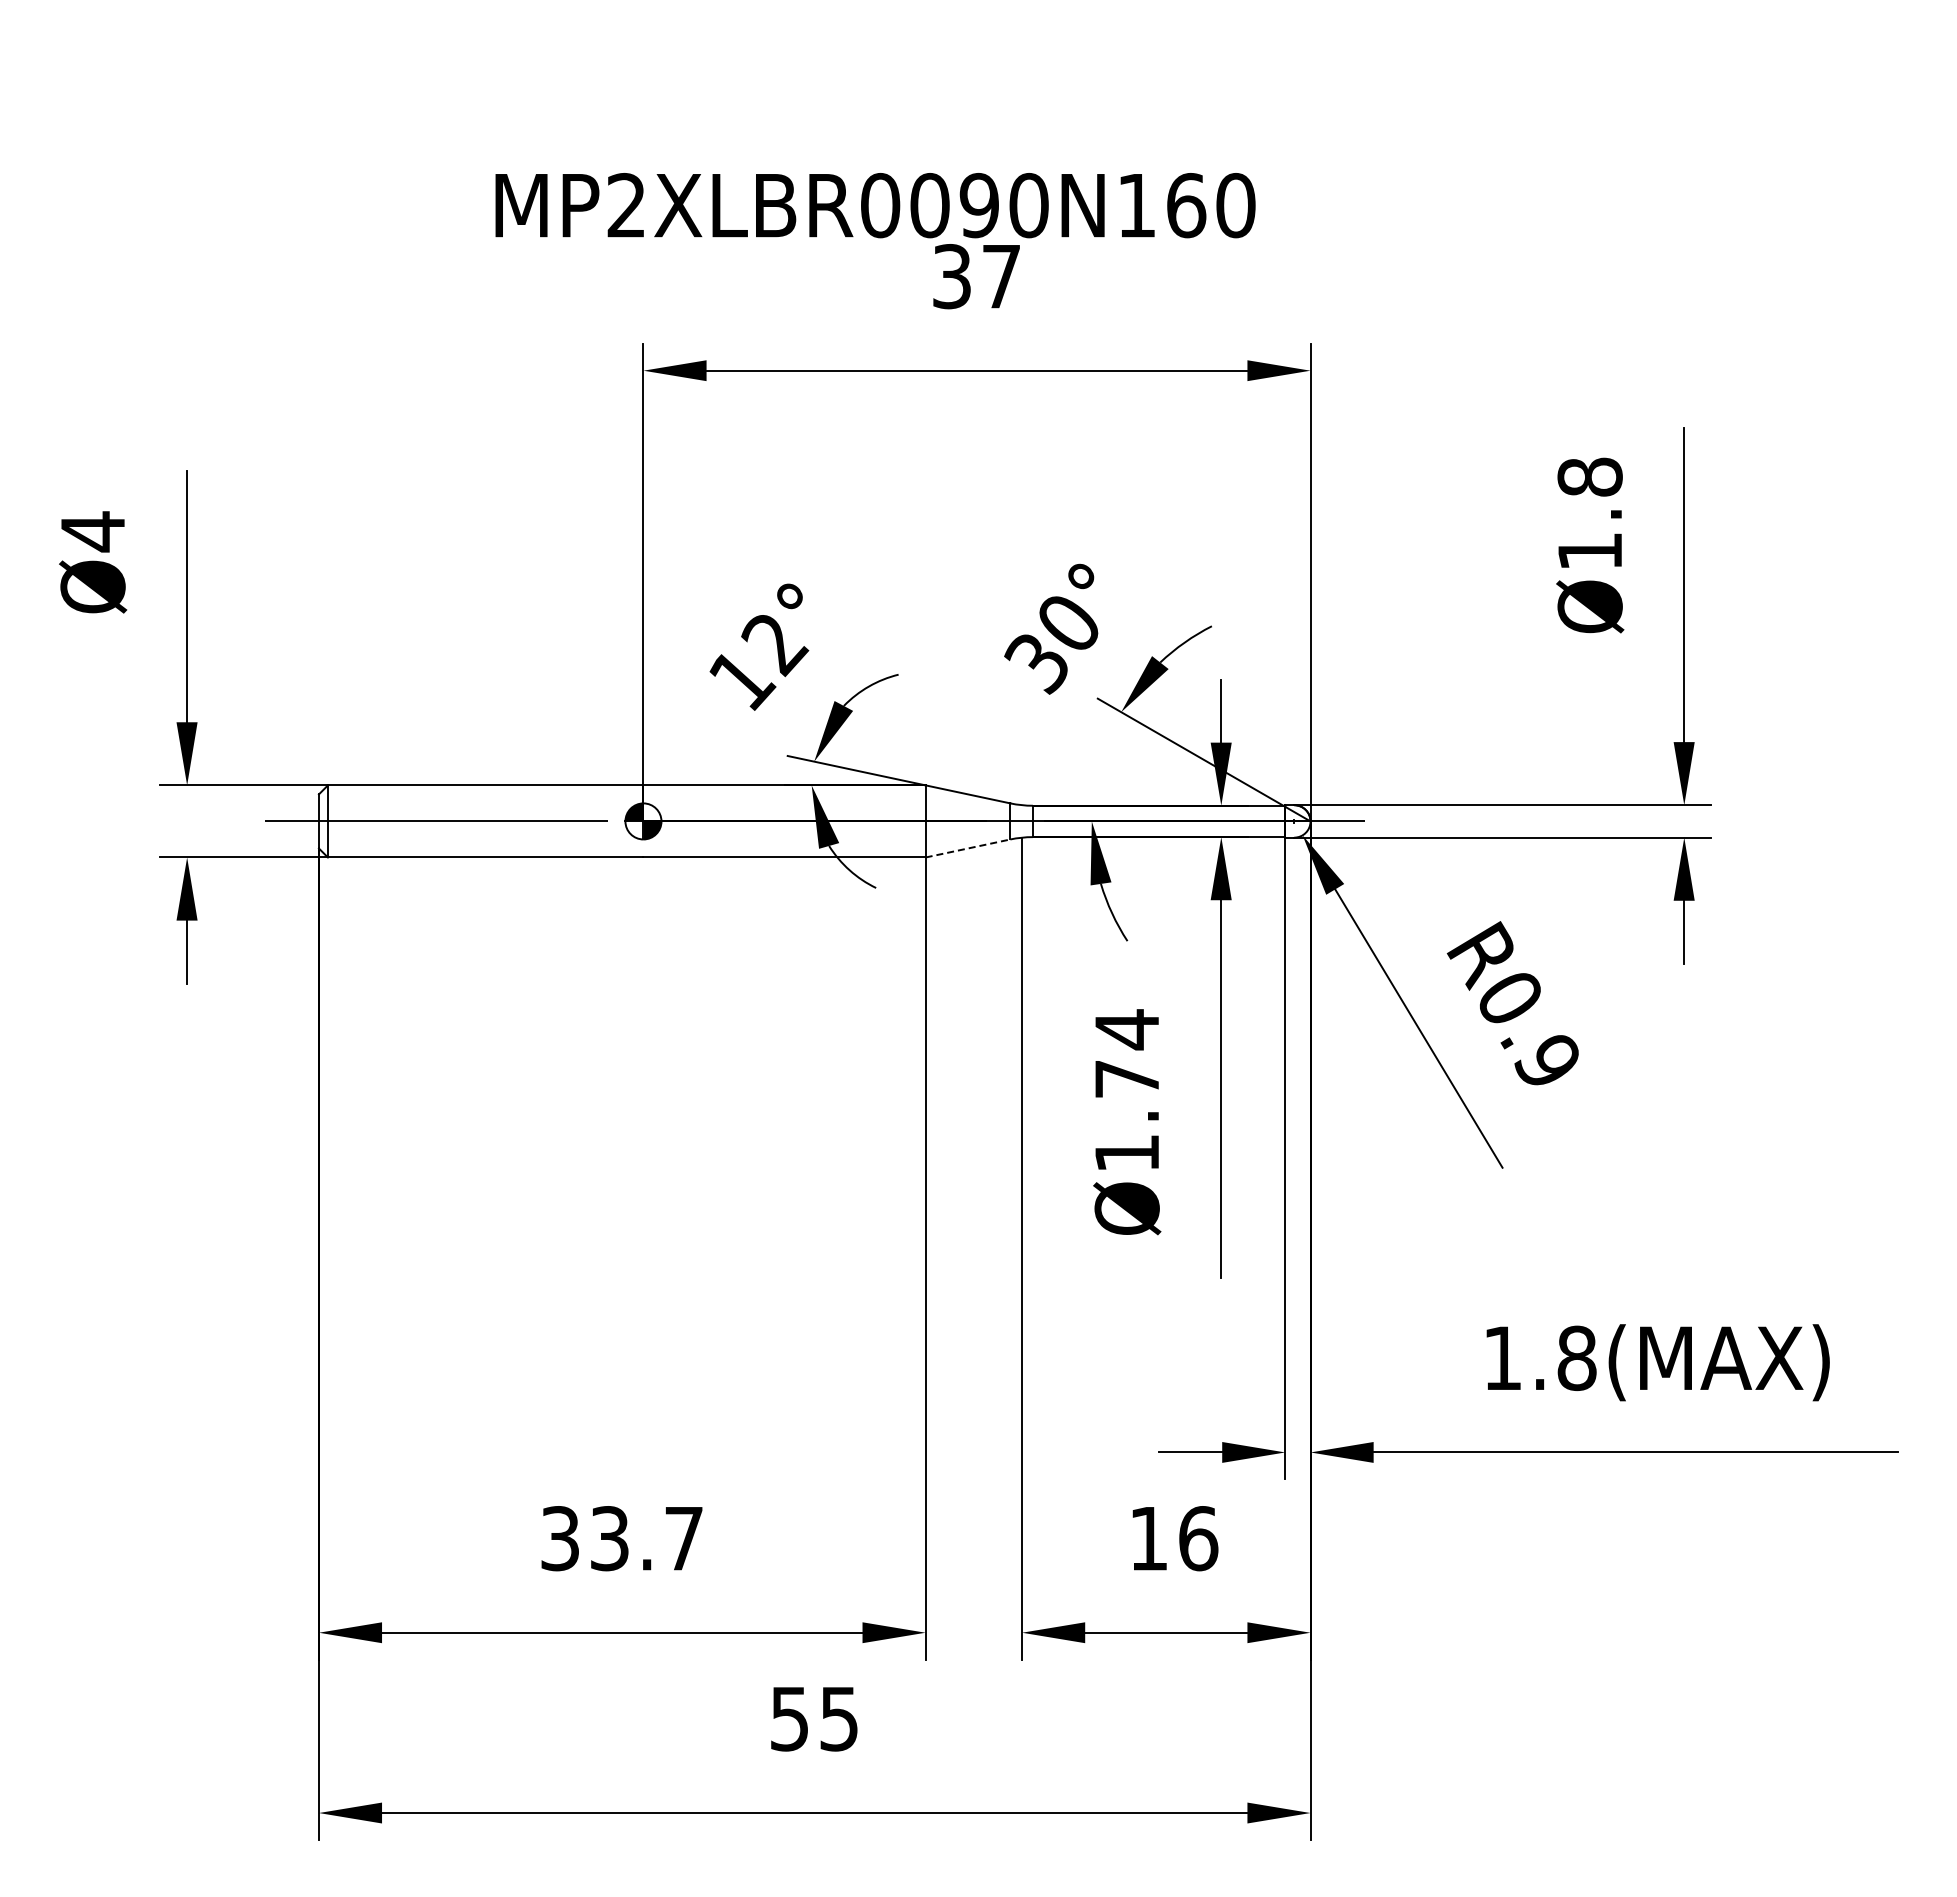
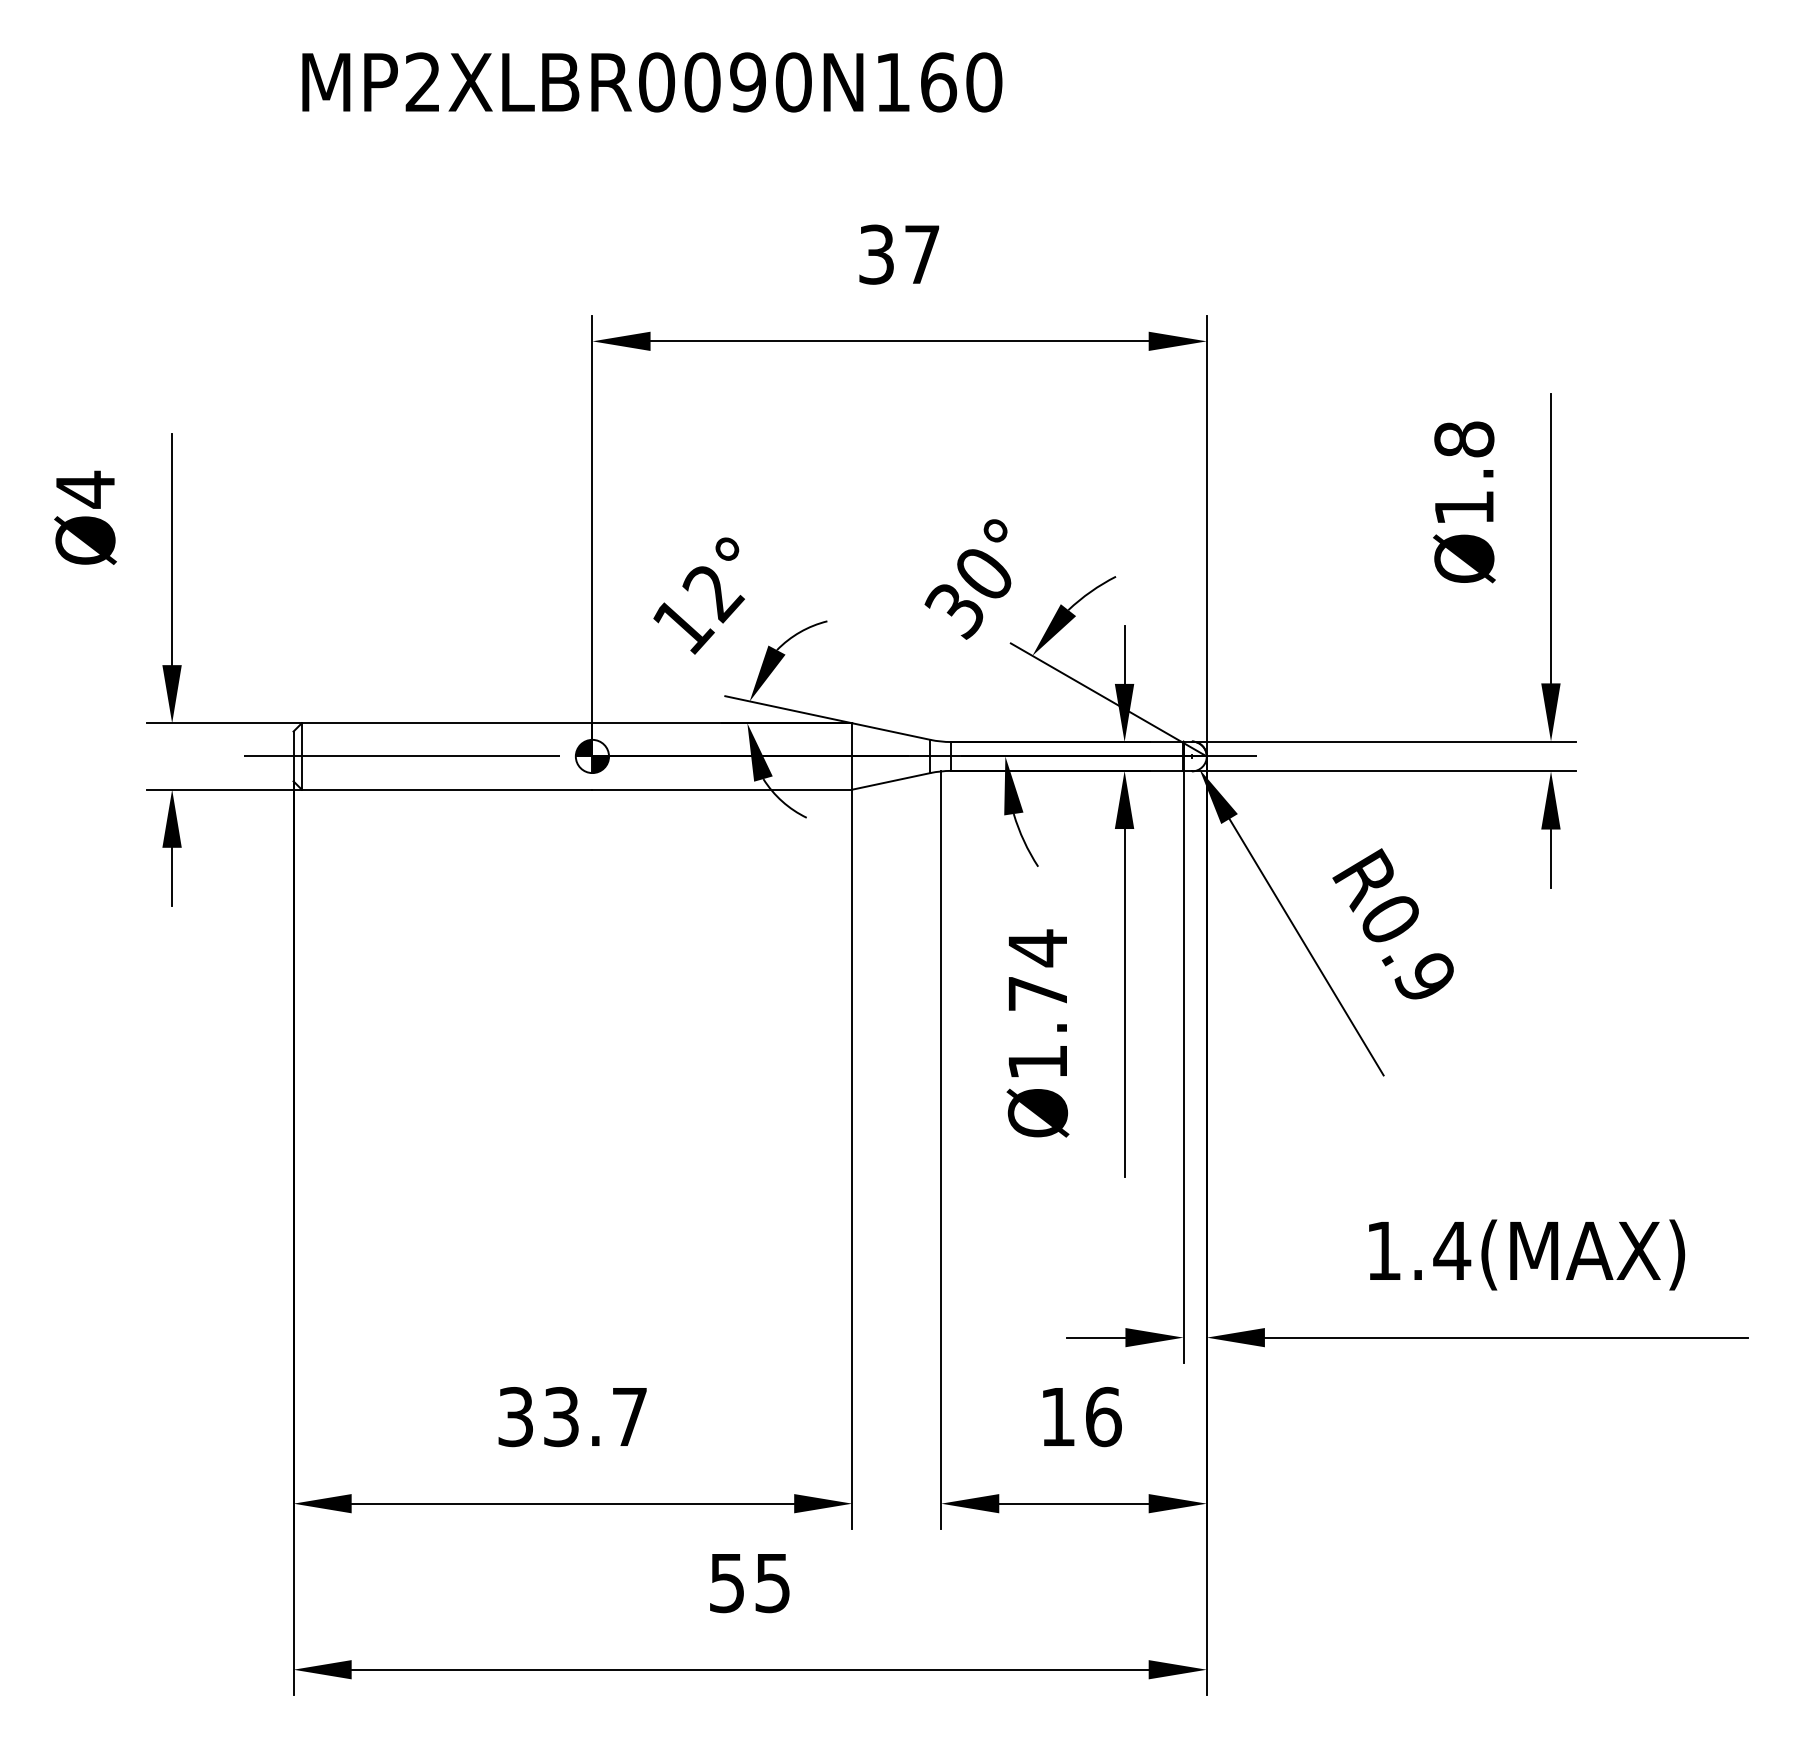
text: (875, 205) -> (652, 82), moved
line: (968, 848) -> (891, 781), dashed -> solid
text: (1576, 1358) -> (1451, 1251), 1.8(MAX) -> 1.4(MAX)

